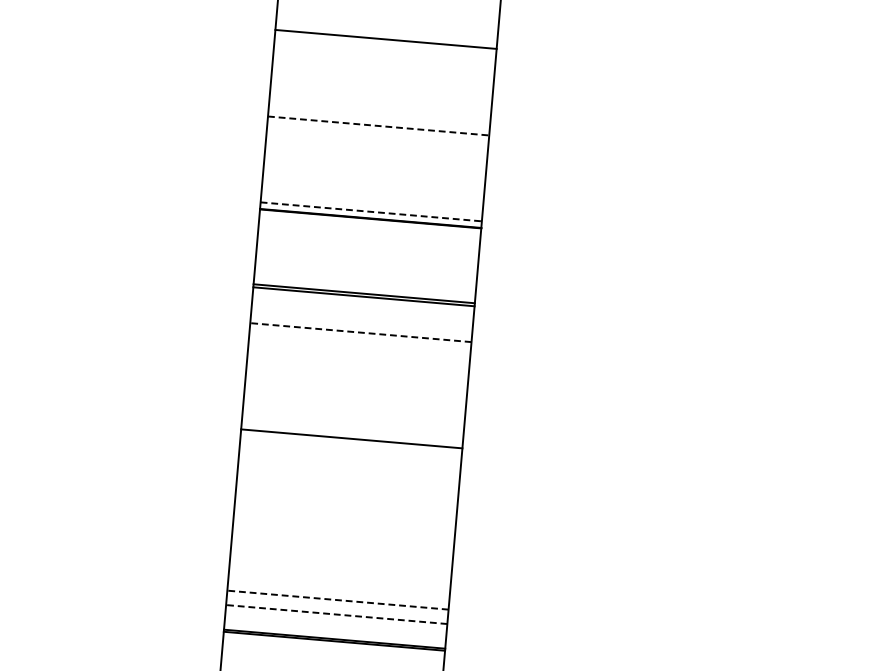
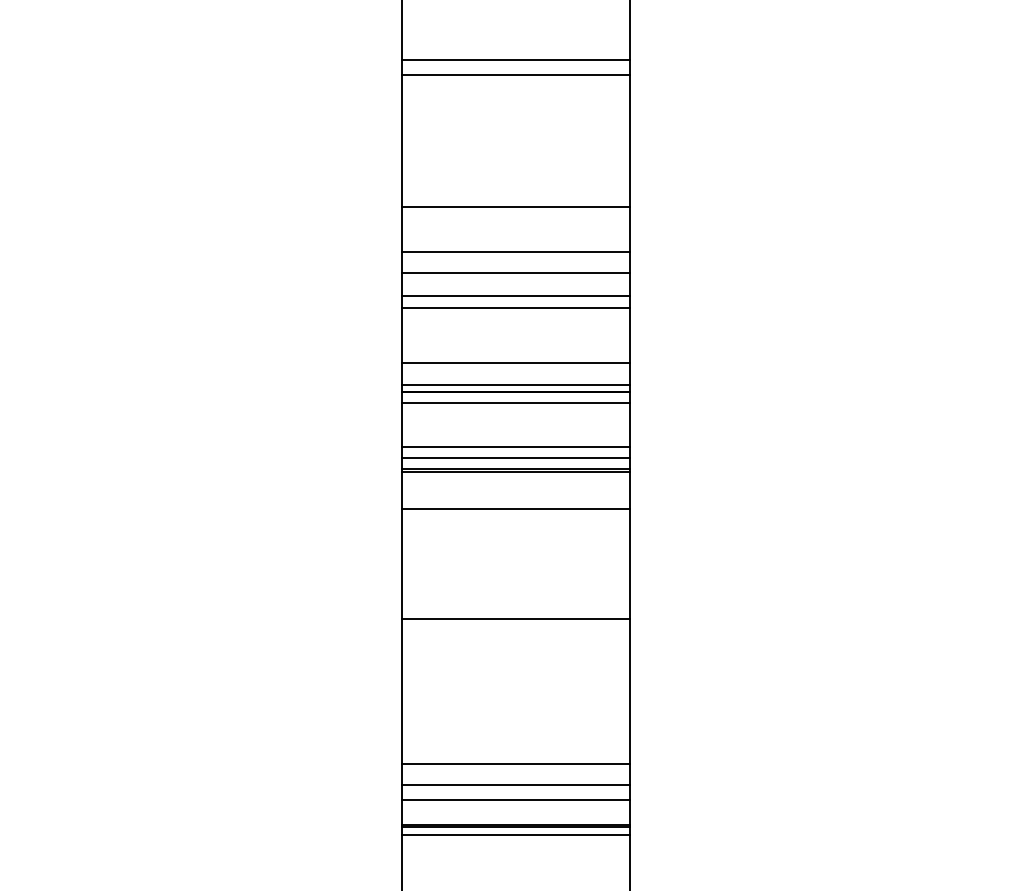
line: (381, 82) -> (515, 251), added
line: (380, 102) -> (515, 272), added
line: (379, 126) -> (516, 296), dashed -> solid
line: (377, 136) -> (515, 307), added
line: (372, 191) -> (515, 363), added
line: (371, 211) -> (516, 384), dashed -> solid
line: (369, 229) -> (515, 403), added
line: (365, 271) -> (515, 446), added
line: (364, 283) -> (515, 458), added
line: (360, 332) -> (515, 509), dashed -> solid
line: (339, 579) -> (515, 763), added
line: (337, 600) -> (515, 785), dashed -> solid
line: (336, 614) -> (515, 799), dashed -> solid
line: (333, 648) -> (515, 834), added

